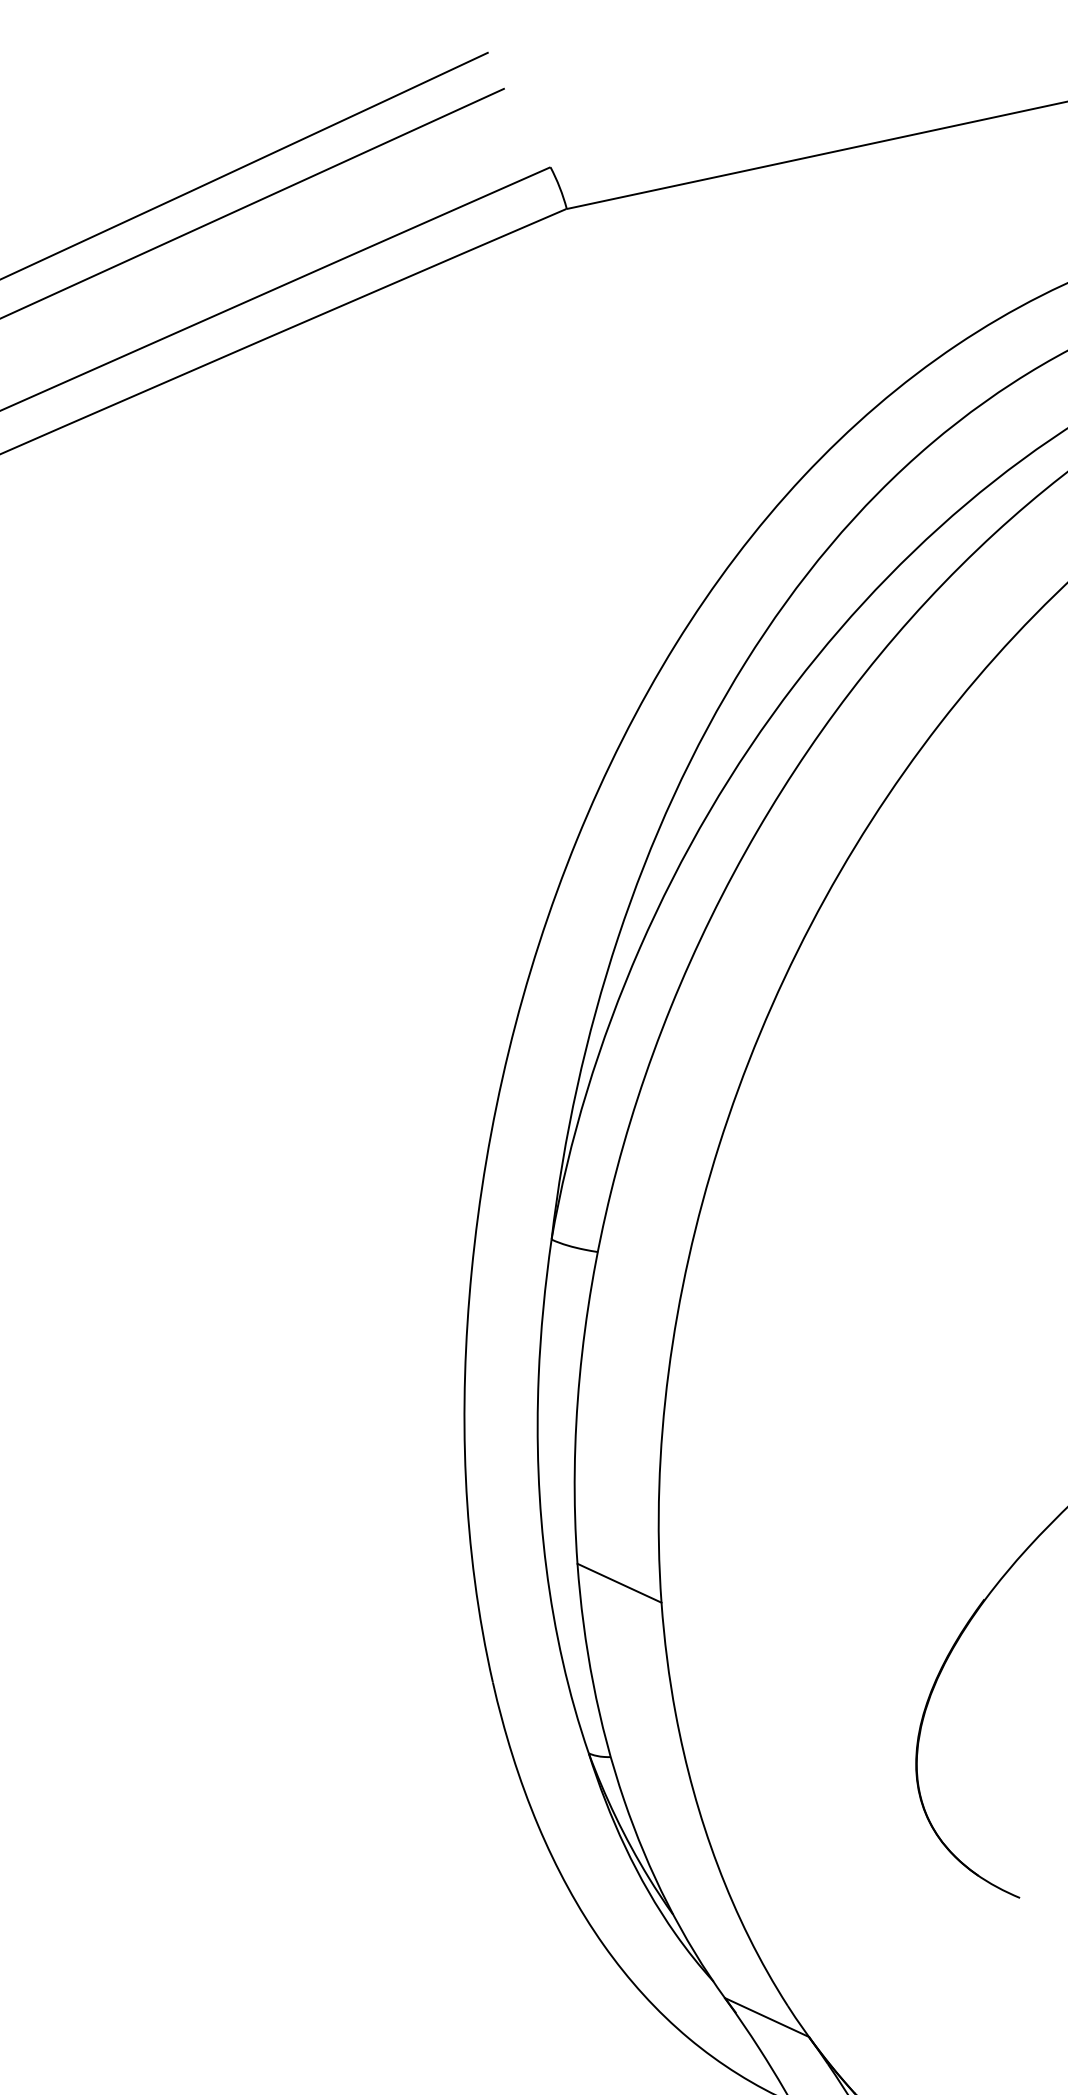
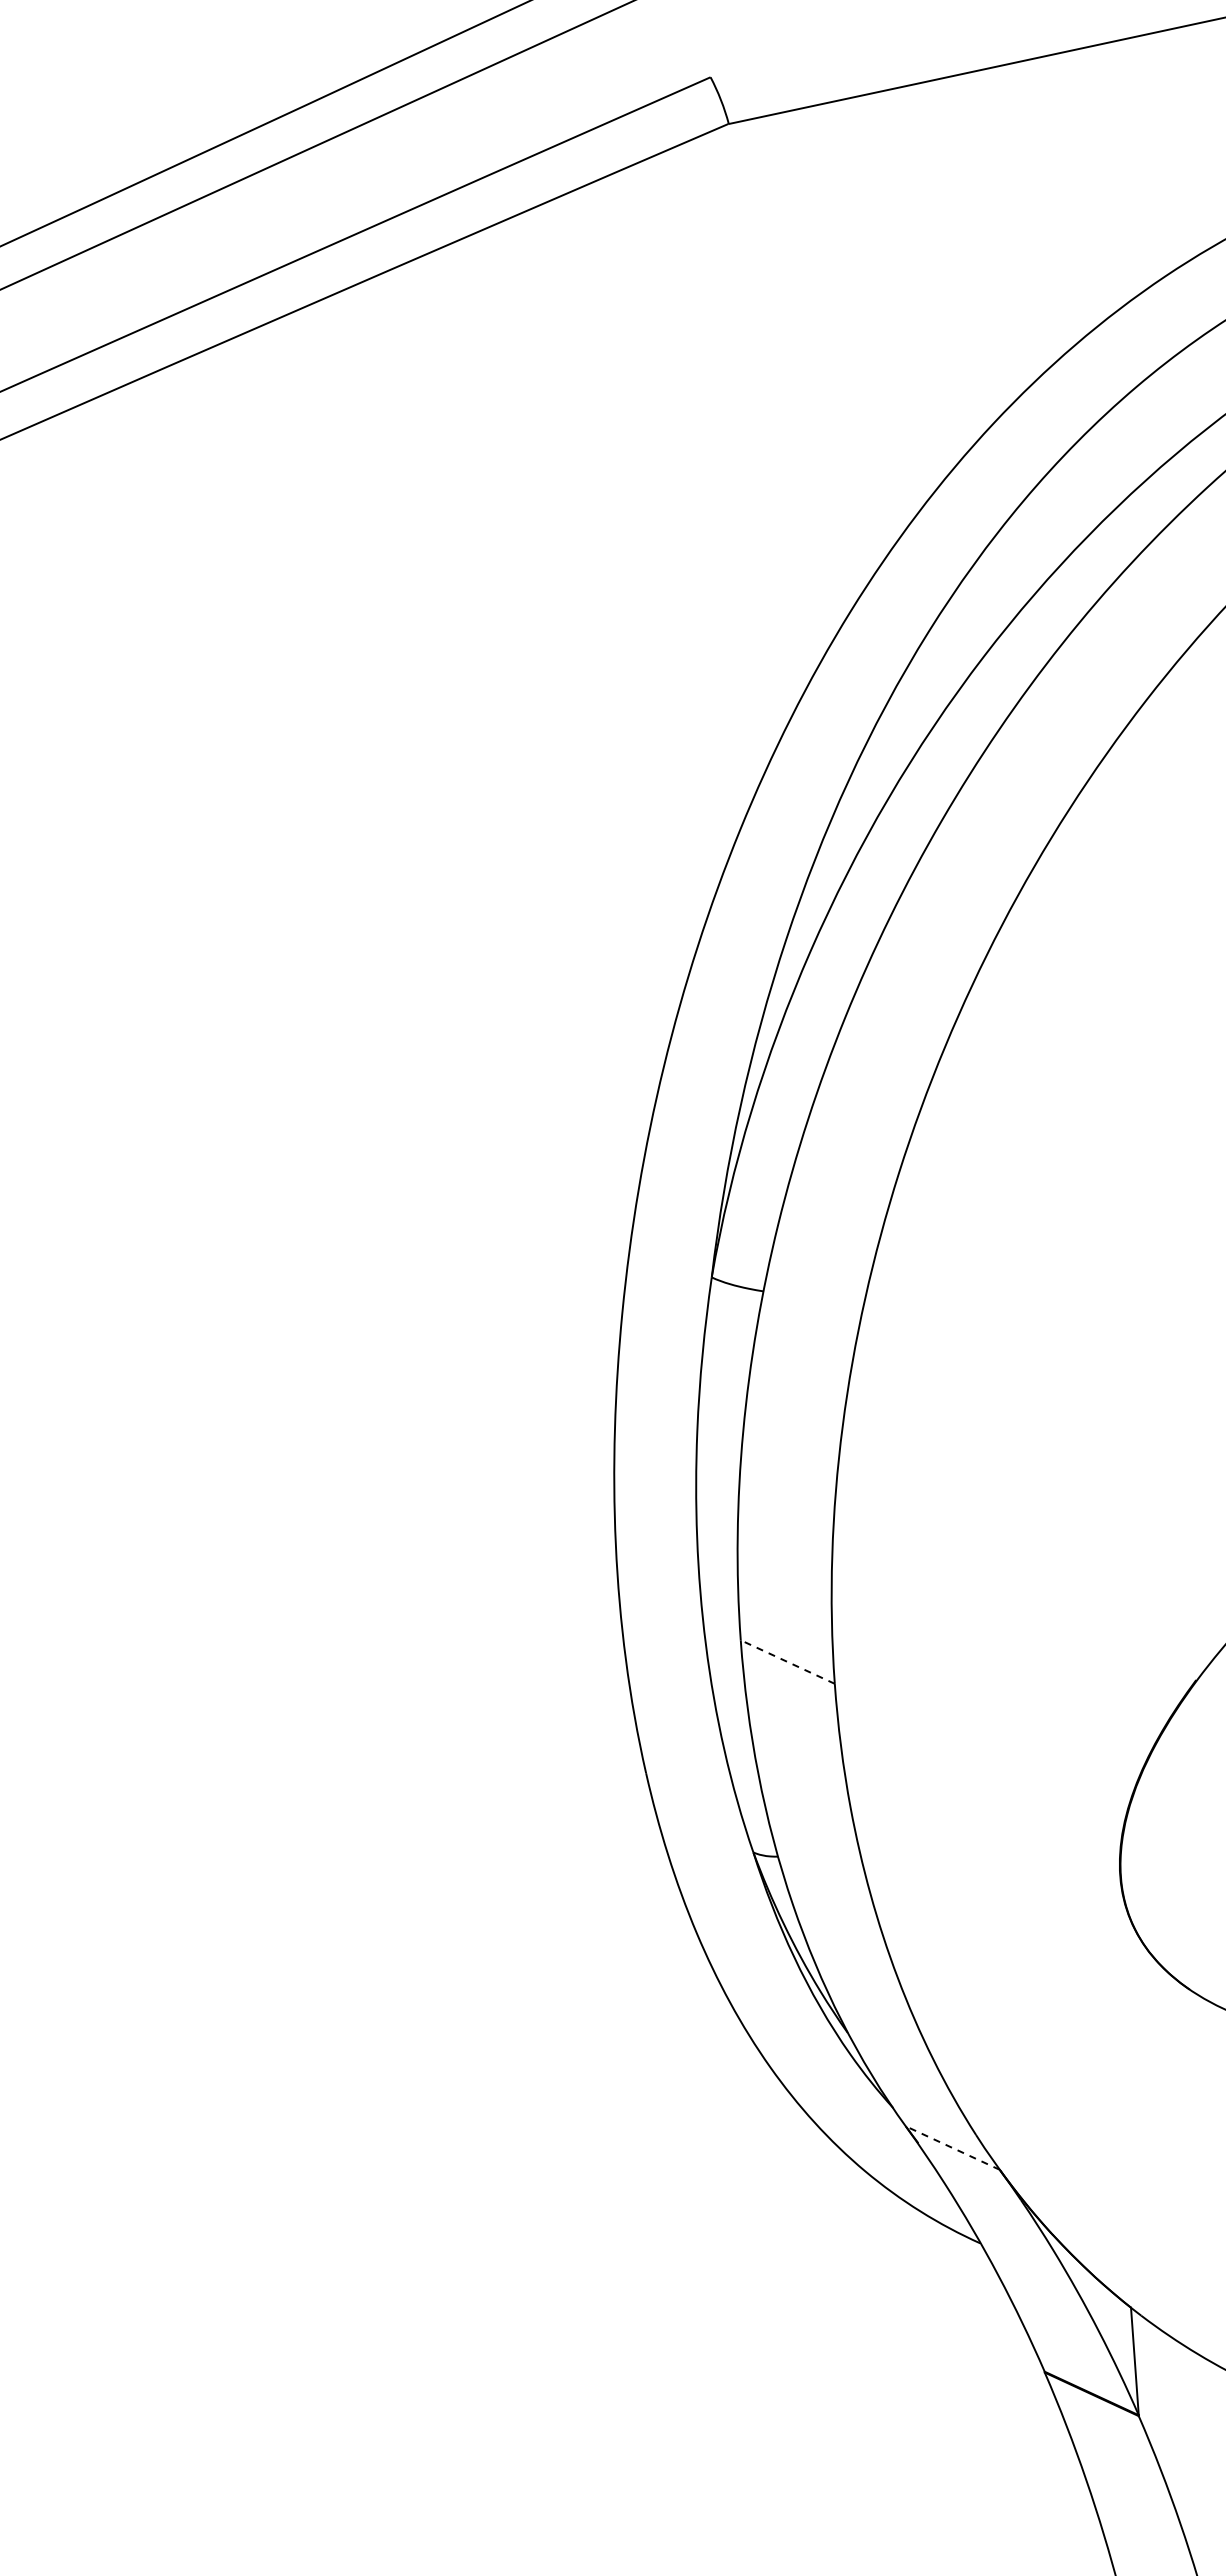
line: (619, 1583) -> (787, 1662), solid -> dashed
line: (766, 2017) -> (952, 2148), solid -> dashed

